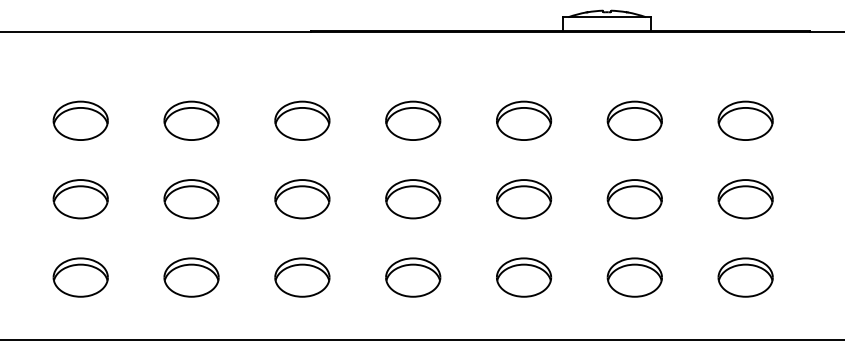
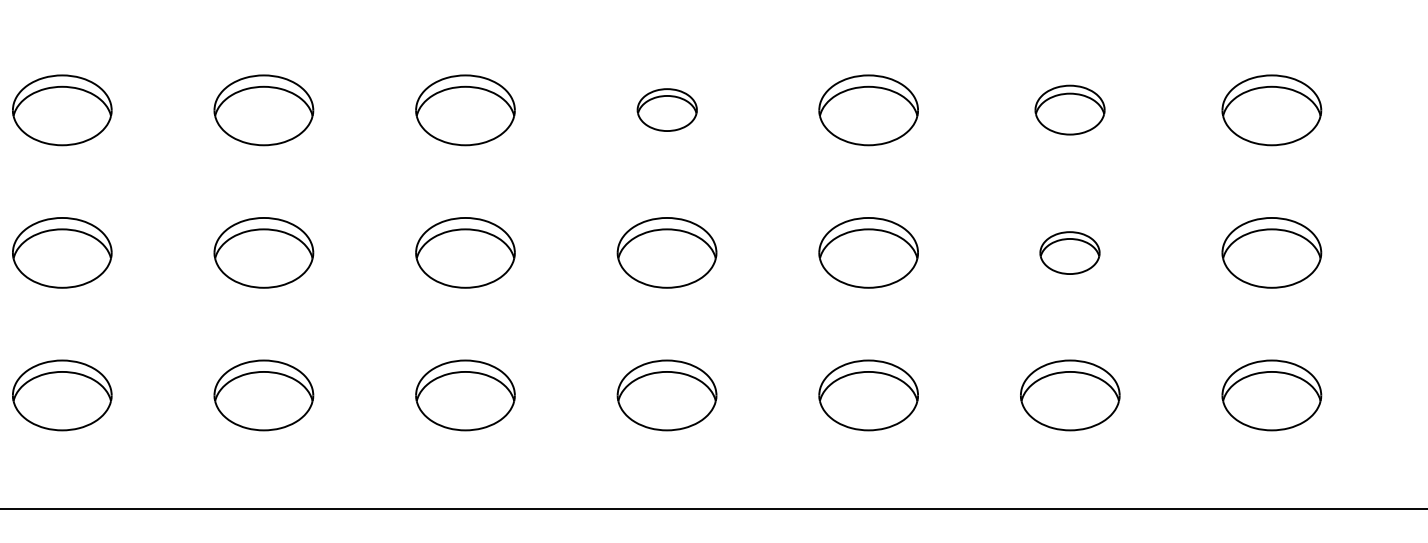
part: (413, 120) -> (667, 109), size x0.6
part: (634, 120) -> (1069, 109), size x0.7
part: (634, 199) -> (1069, 253), size x0.6

